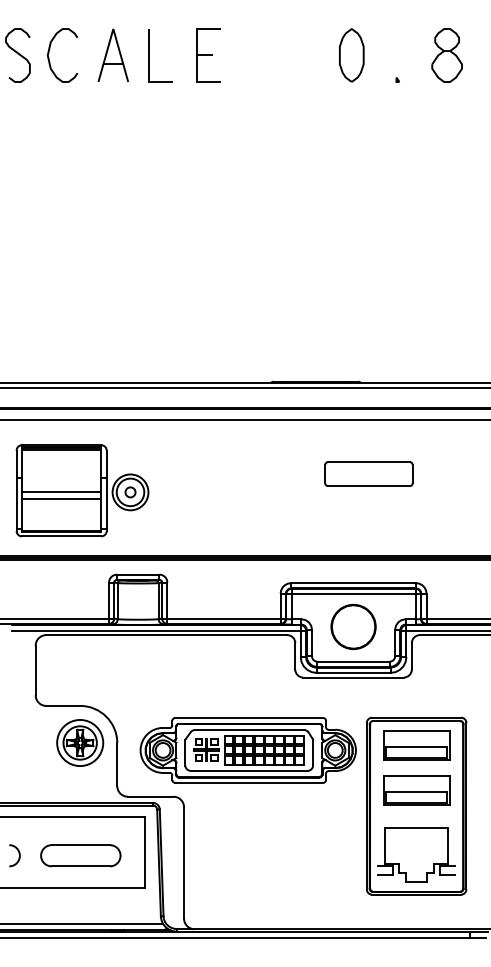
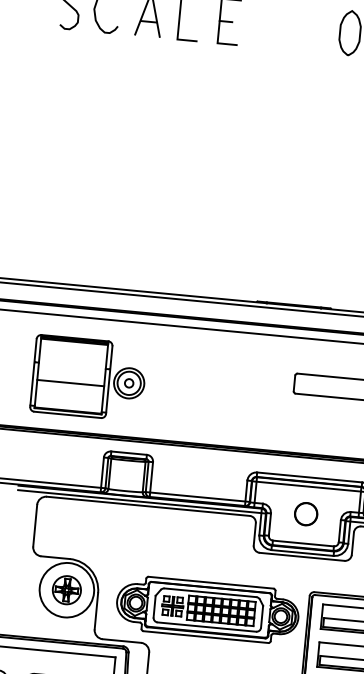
line: (61, 492) -> (71, 377), removed
circle: (353, 626) -> (306, 513), size x0.6
circle: (80, 742) -> (67, 589), size x1.4

